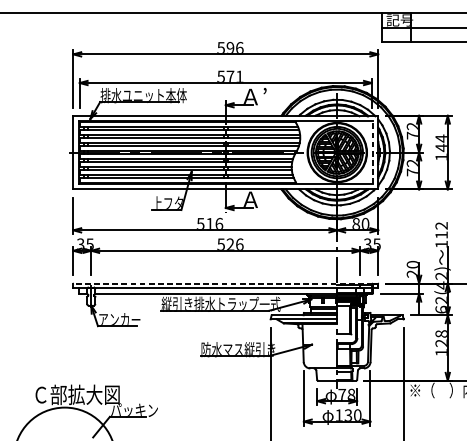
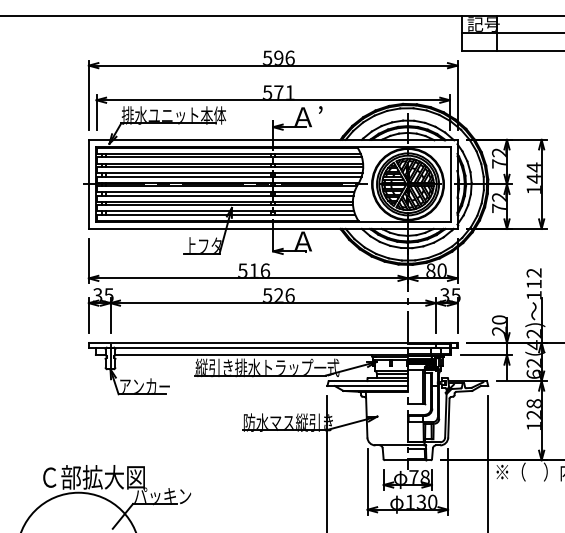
line: (372, 152) -> (450, 184), dashed -> solid
line: (223, 283) -> (270, 342), dashed -> solid

